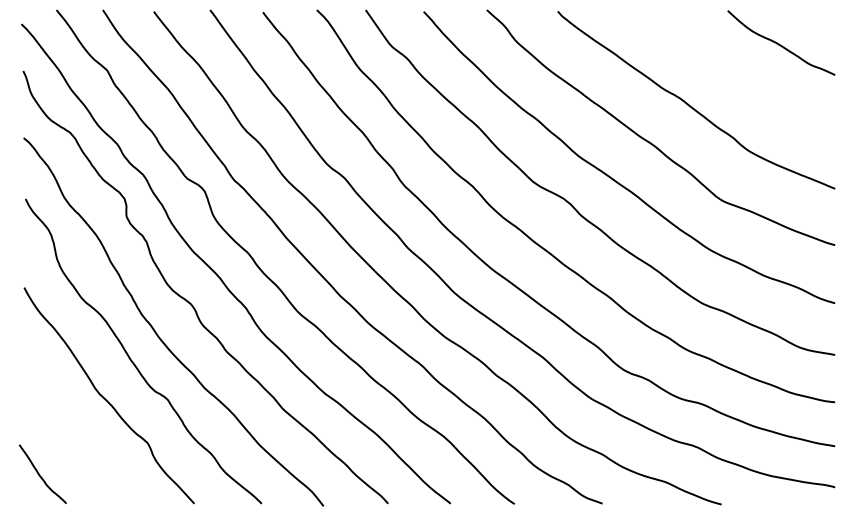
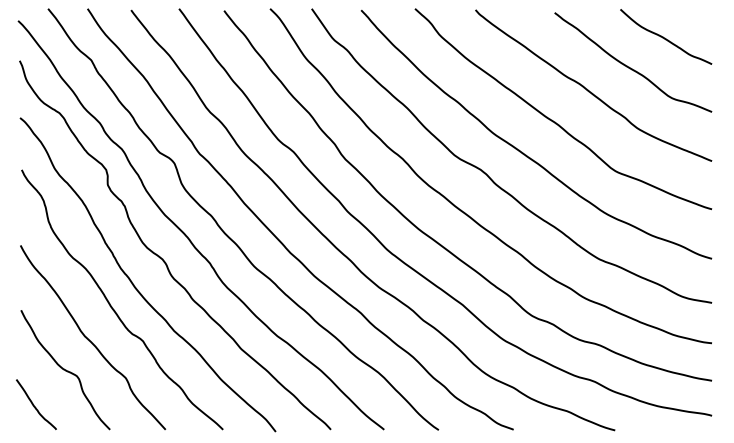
curve: (737, 77) -> (628, 66), added
curve: (76, 433) -> (65, 369), added

